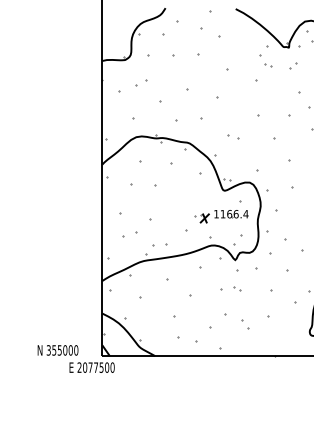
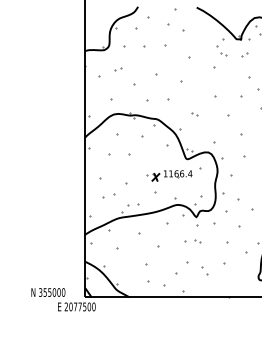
part: (141, 82) -> (118, 68), size x0.62
part: (233, 136) -> (194, 113), size x0.62
part: (221, 216) -> (169, 175), moved

